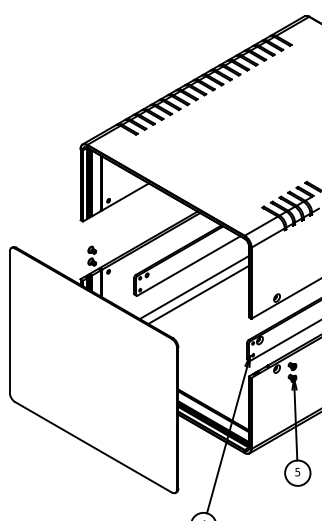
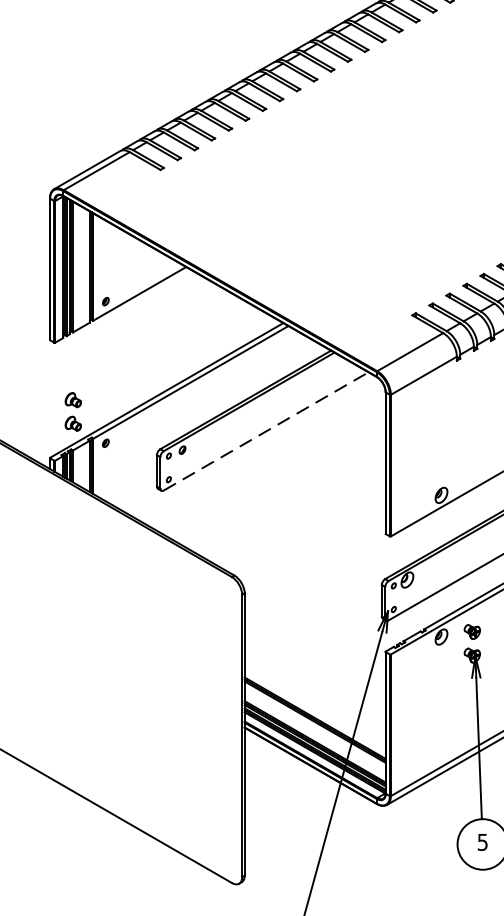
line: (189, 265) -> (267, 430), solid -> dashed
line: (194, 287) -> (276, 474), removed
line: (198, 294) -> (284, 488), removed

